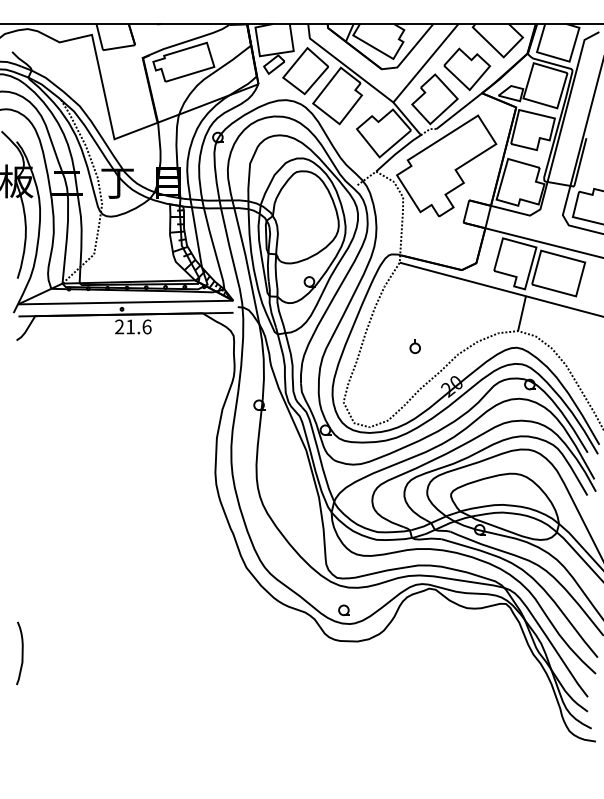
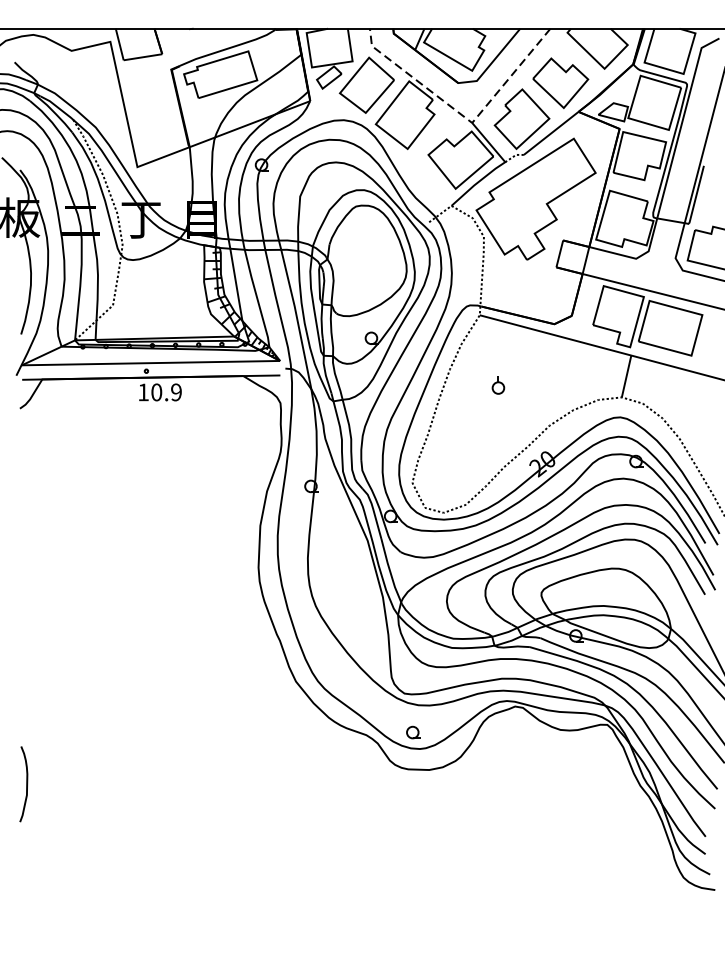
line: (386, 97) -> (463, 117), solid -> dashed
text: (133, 326) -> (160, 391), 21.6 -> 10.9
part: (414, 346) -> (497, 385), moved

